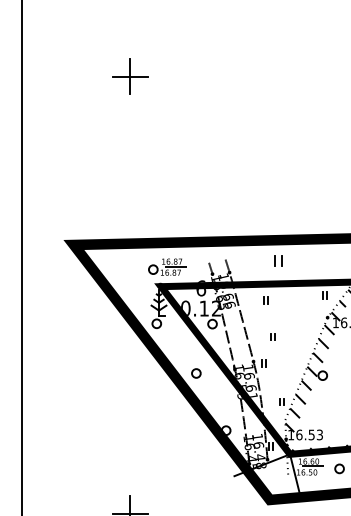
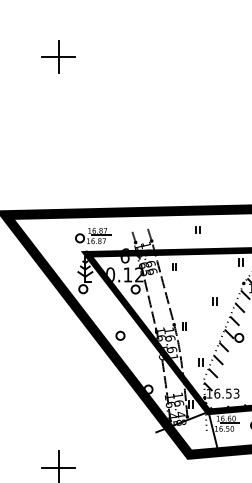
part: (278, 260) -> (197, 229), size x0.62
part: (265, 300) -> (174, 267), moved
part: (272, 336) -> (214, 301), moved

